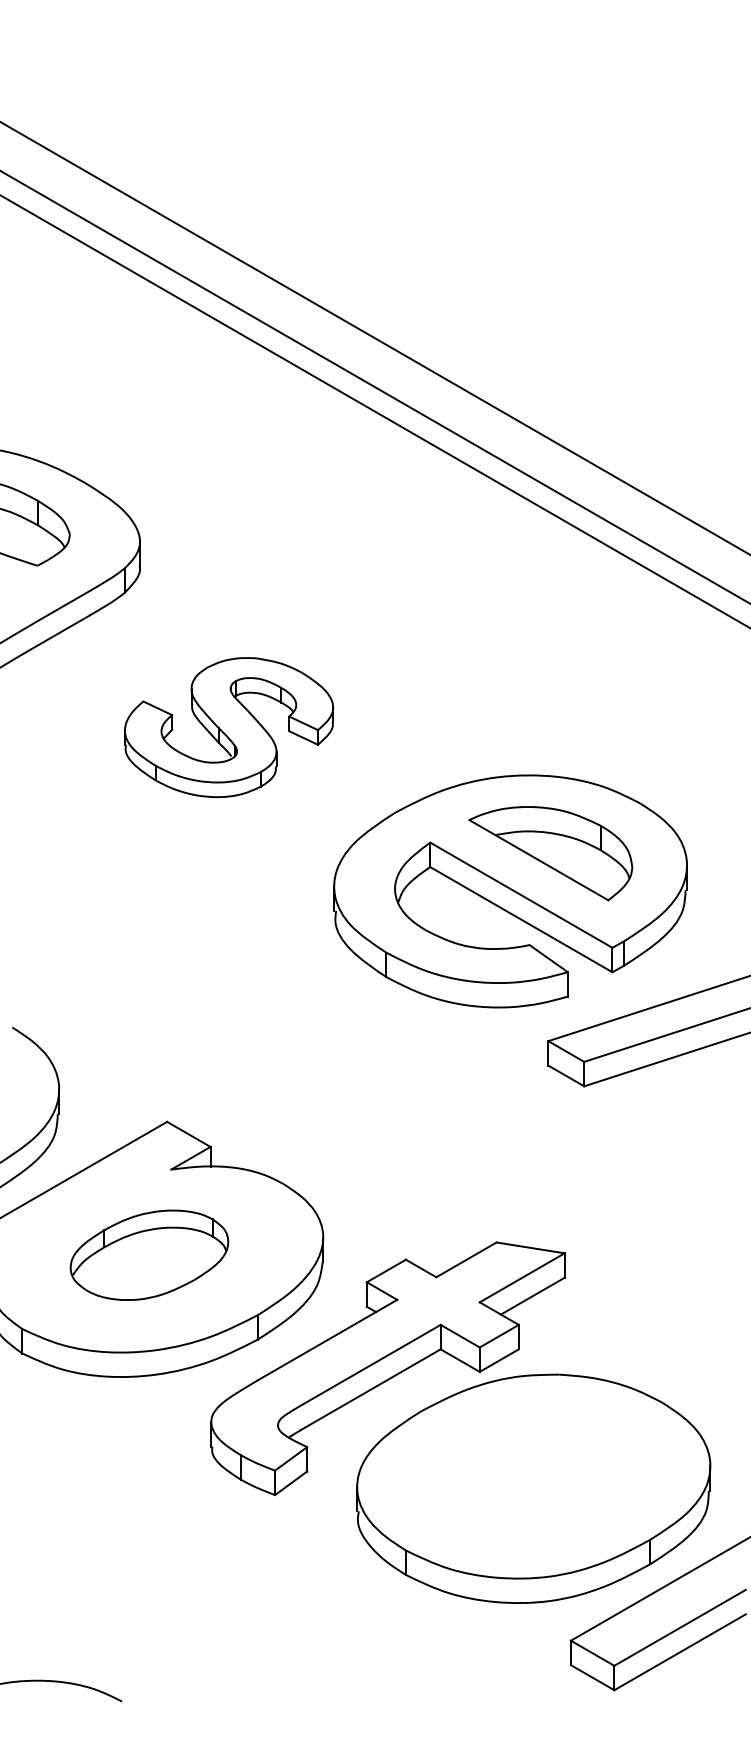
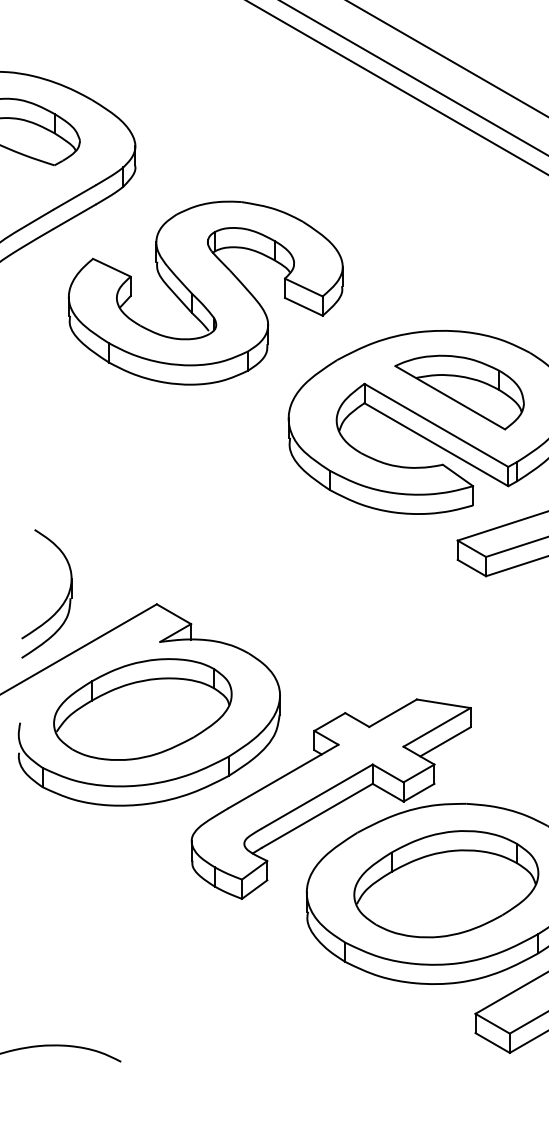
part: (228, 727) -> (205, 293), size x1.67
part: (149, 1255) -> (142, 709), size x1.43
part: (533, 1476) -> (445, 884), added

